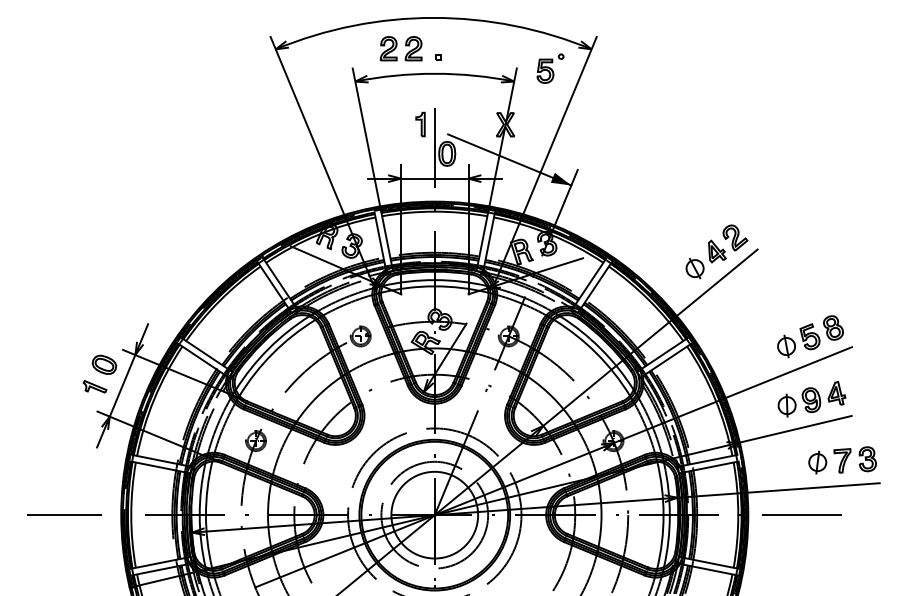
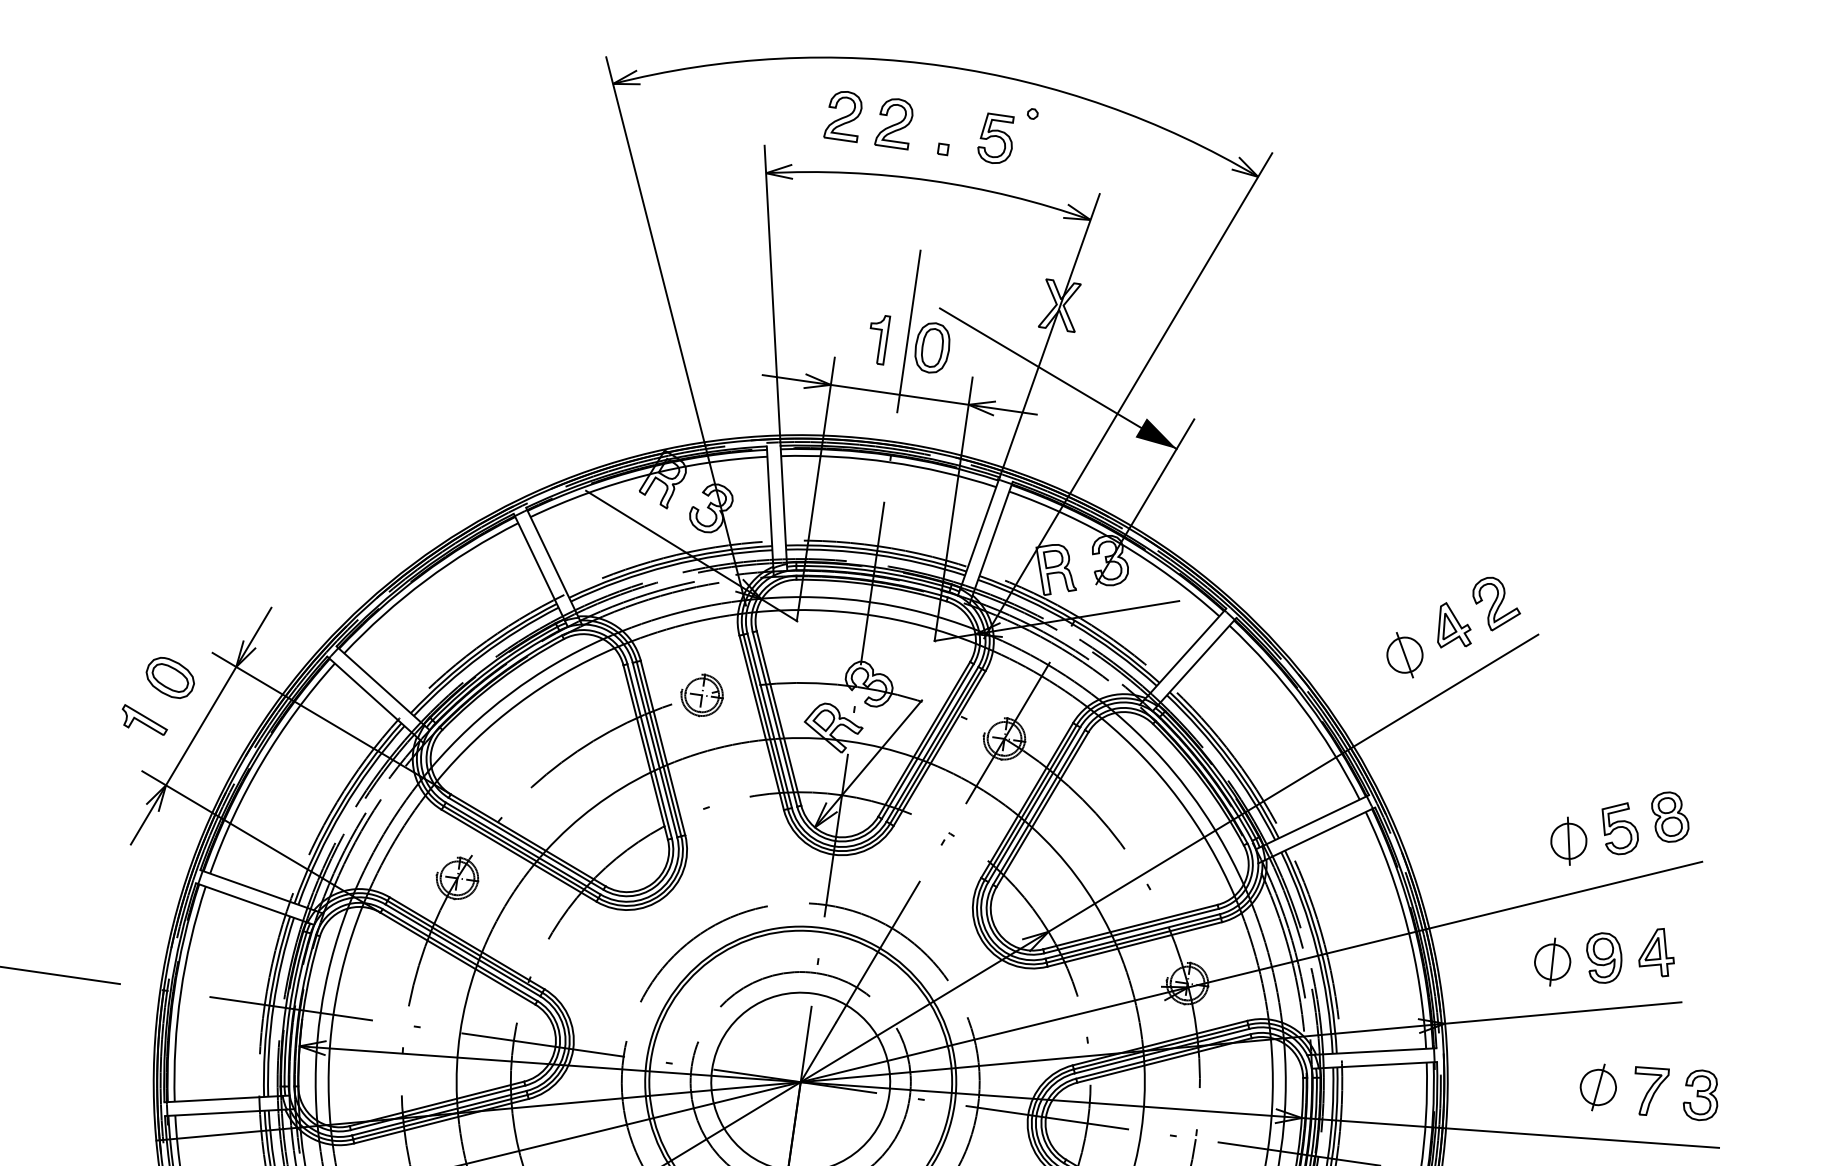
part: (550, 68) -> (1007, 134), moved
part: (420, 124) -> (878, 339), moved

